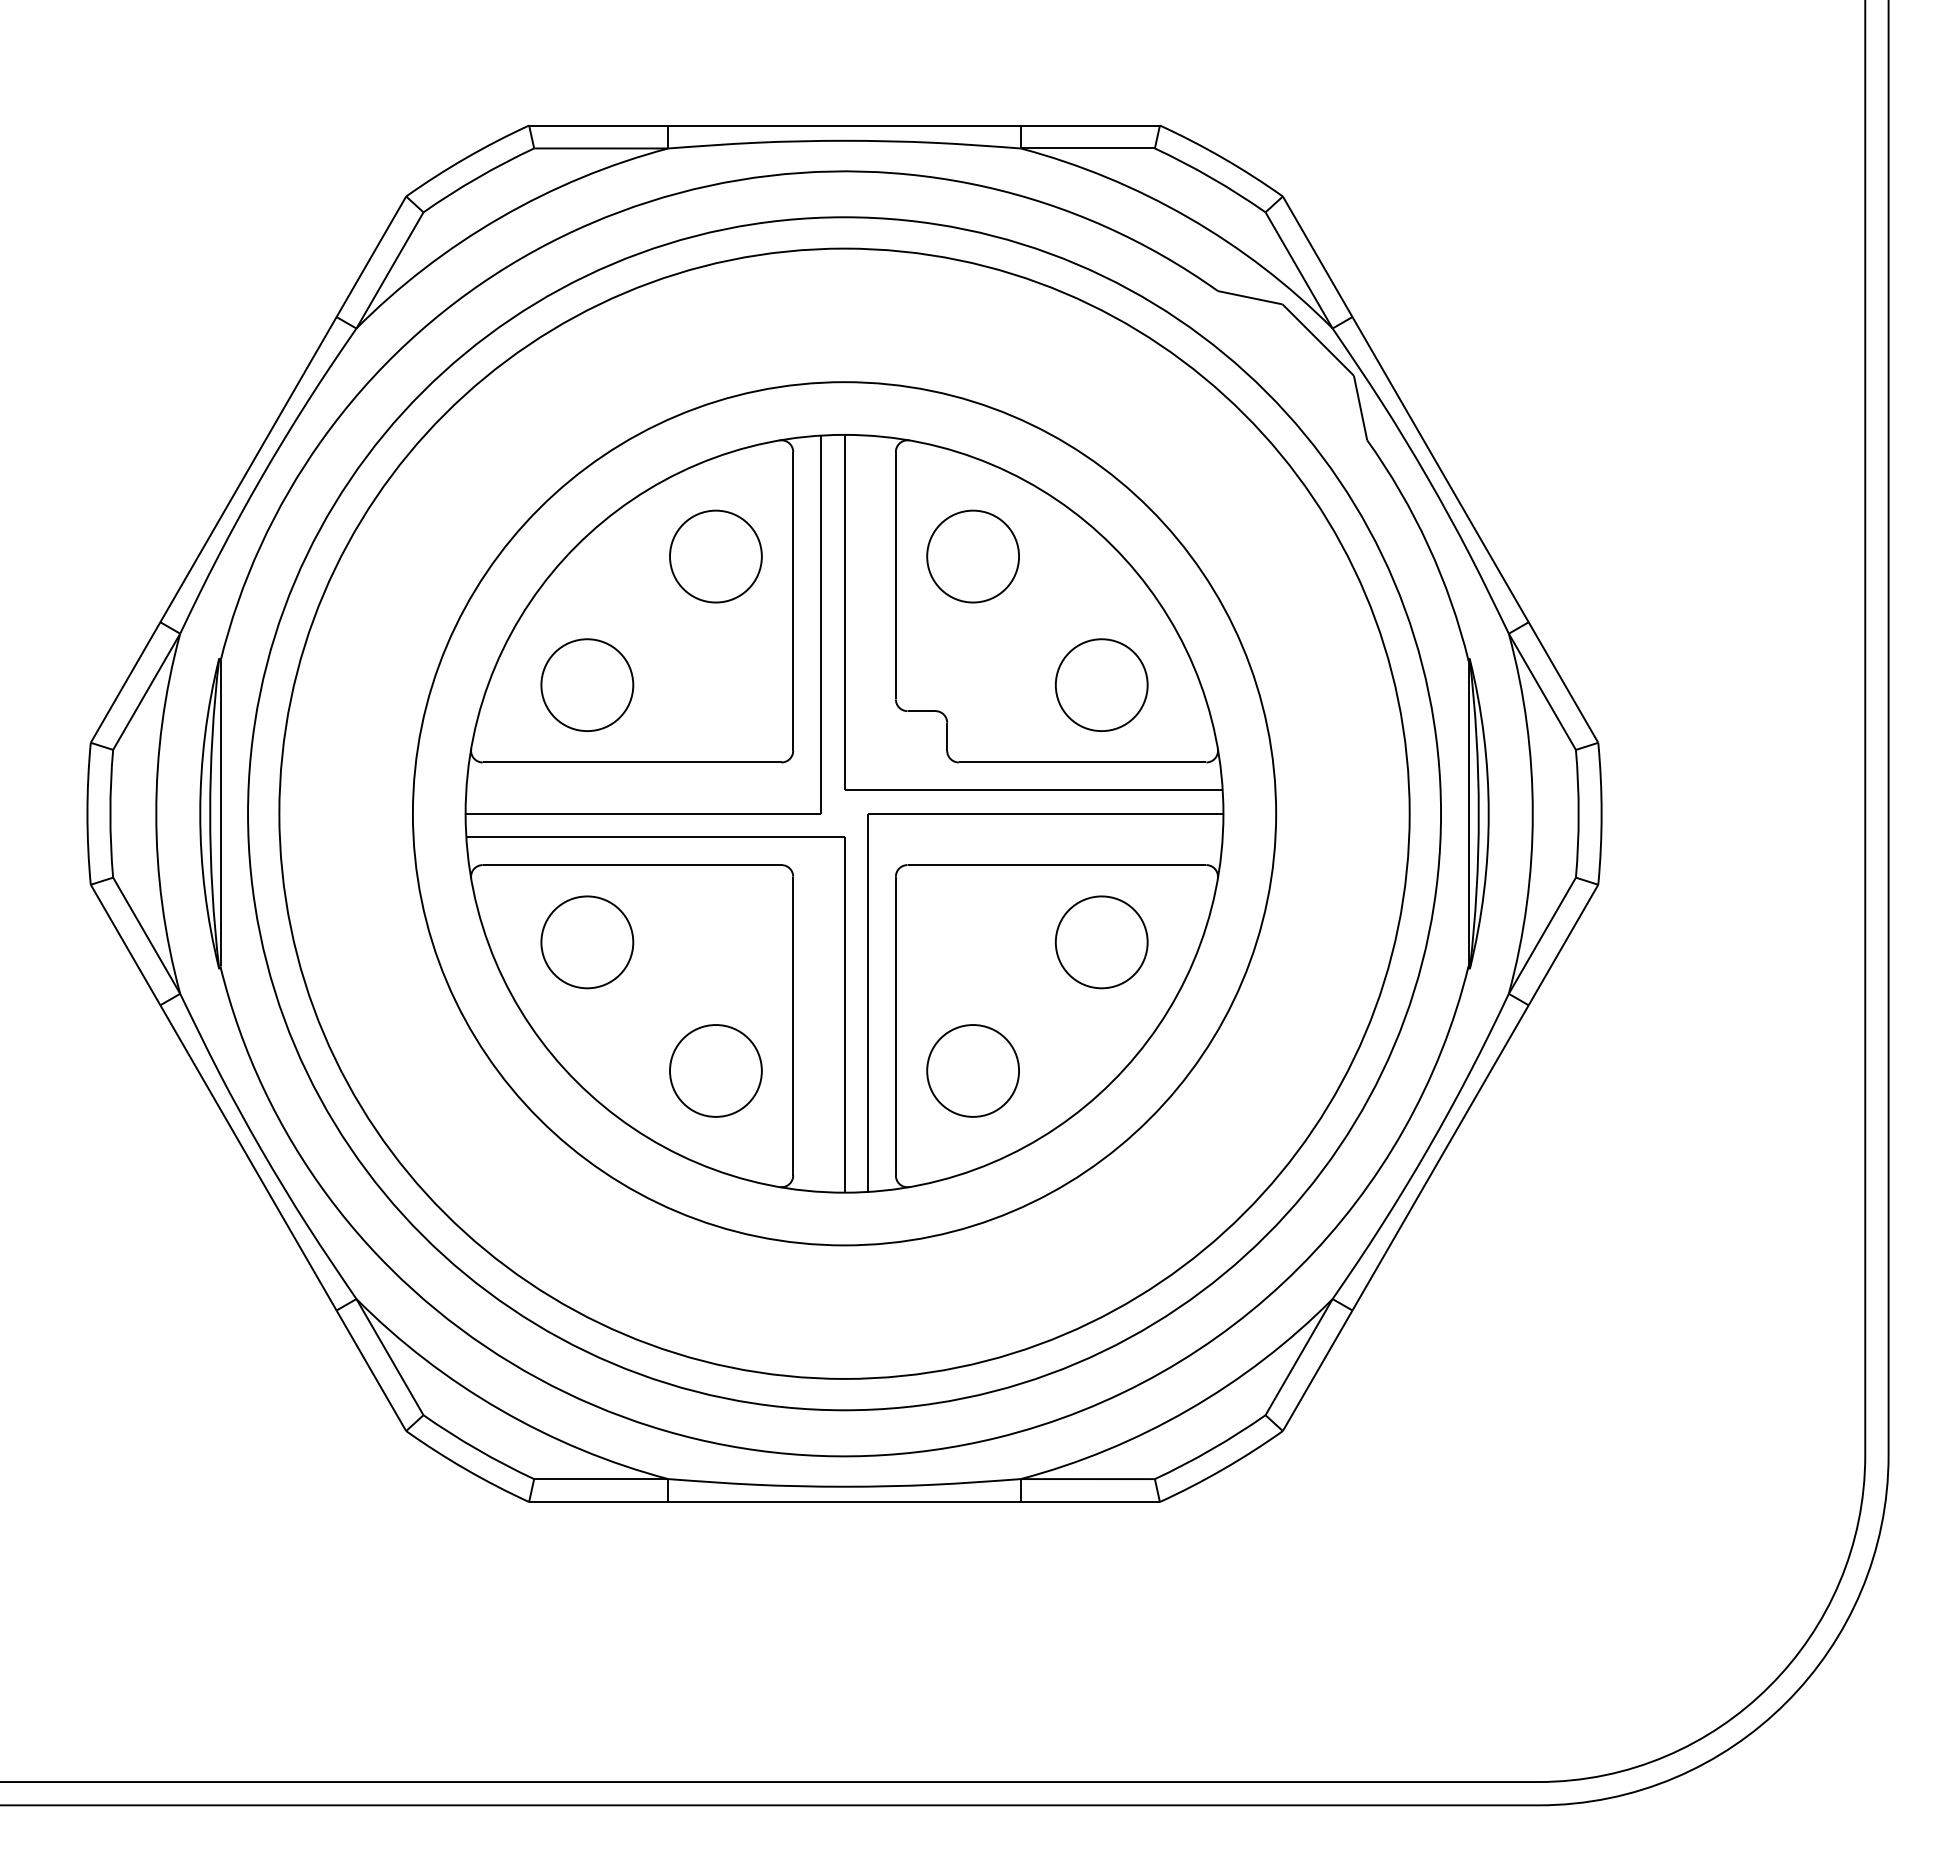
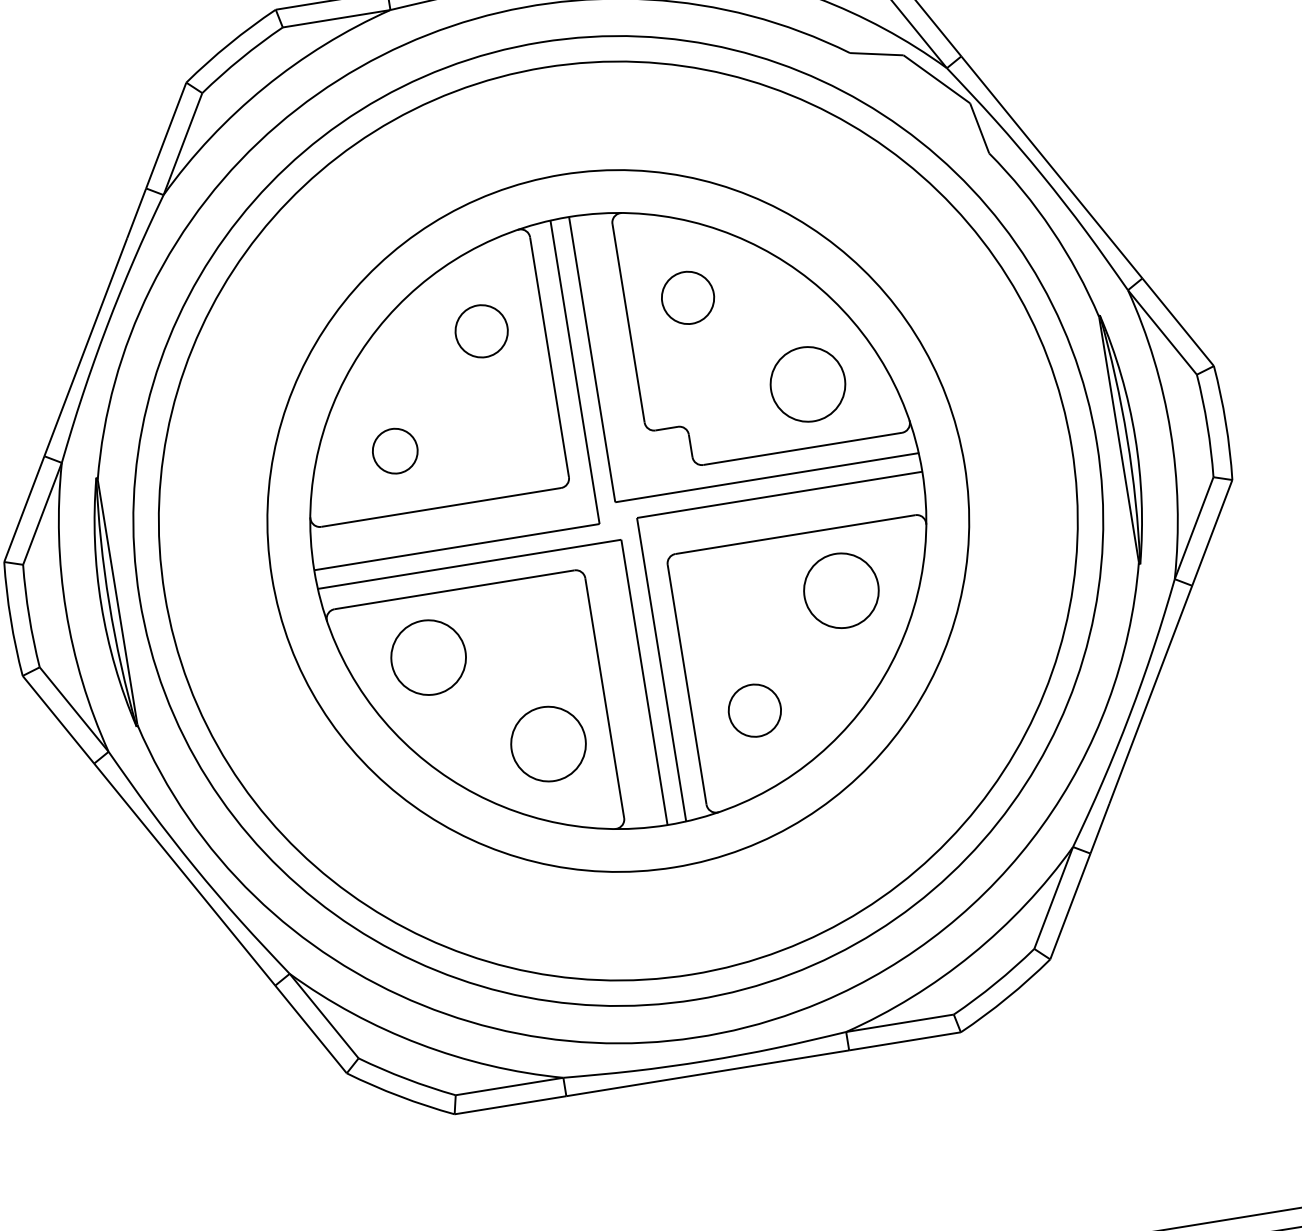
part: (715, 556) -> (481, 331), size x0.7
part: (972, 556) -> (687, 297), size x0.7
part: (587, 684) -> (395, 450), size x0.6
part: (972, 1070) -> (754, 710), size x0.7

